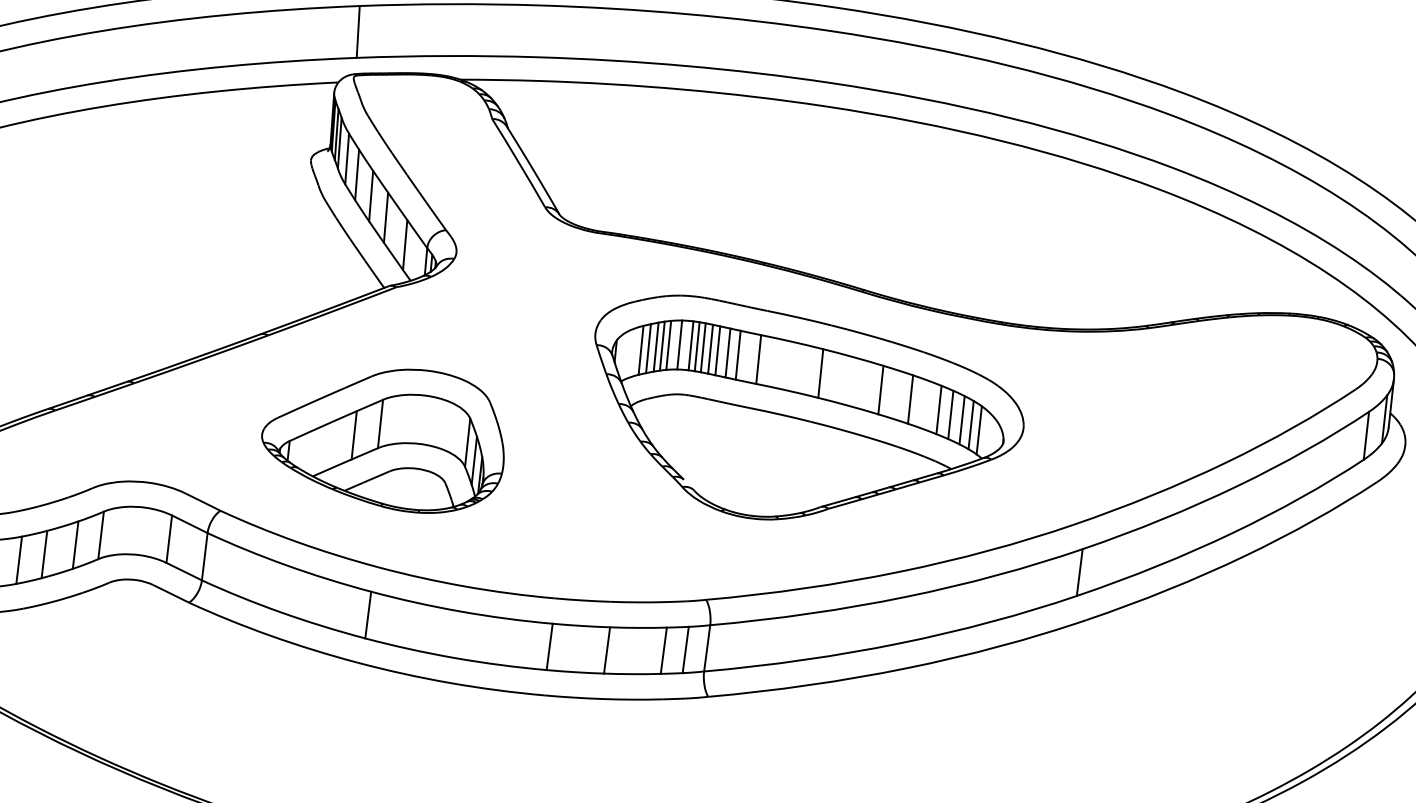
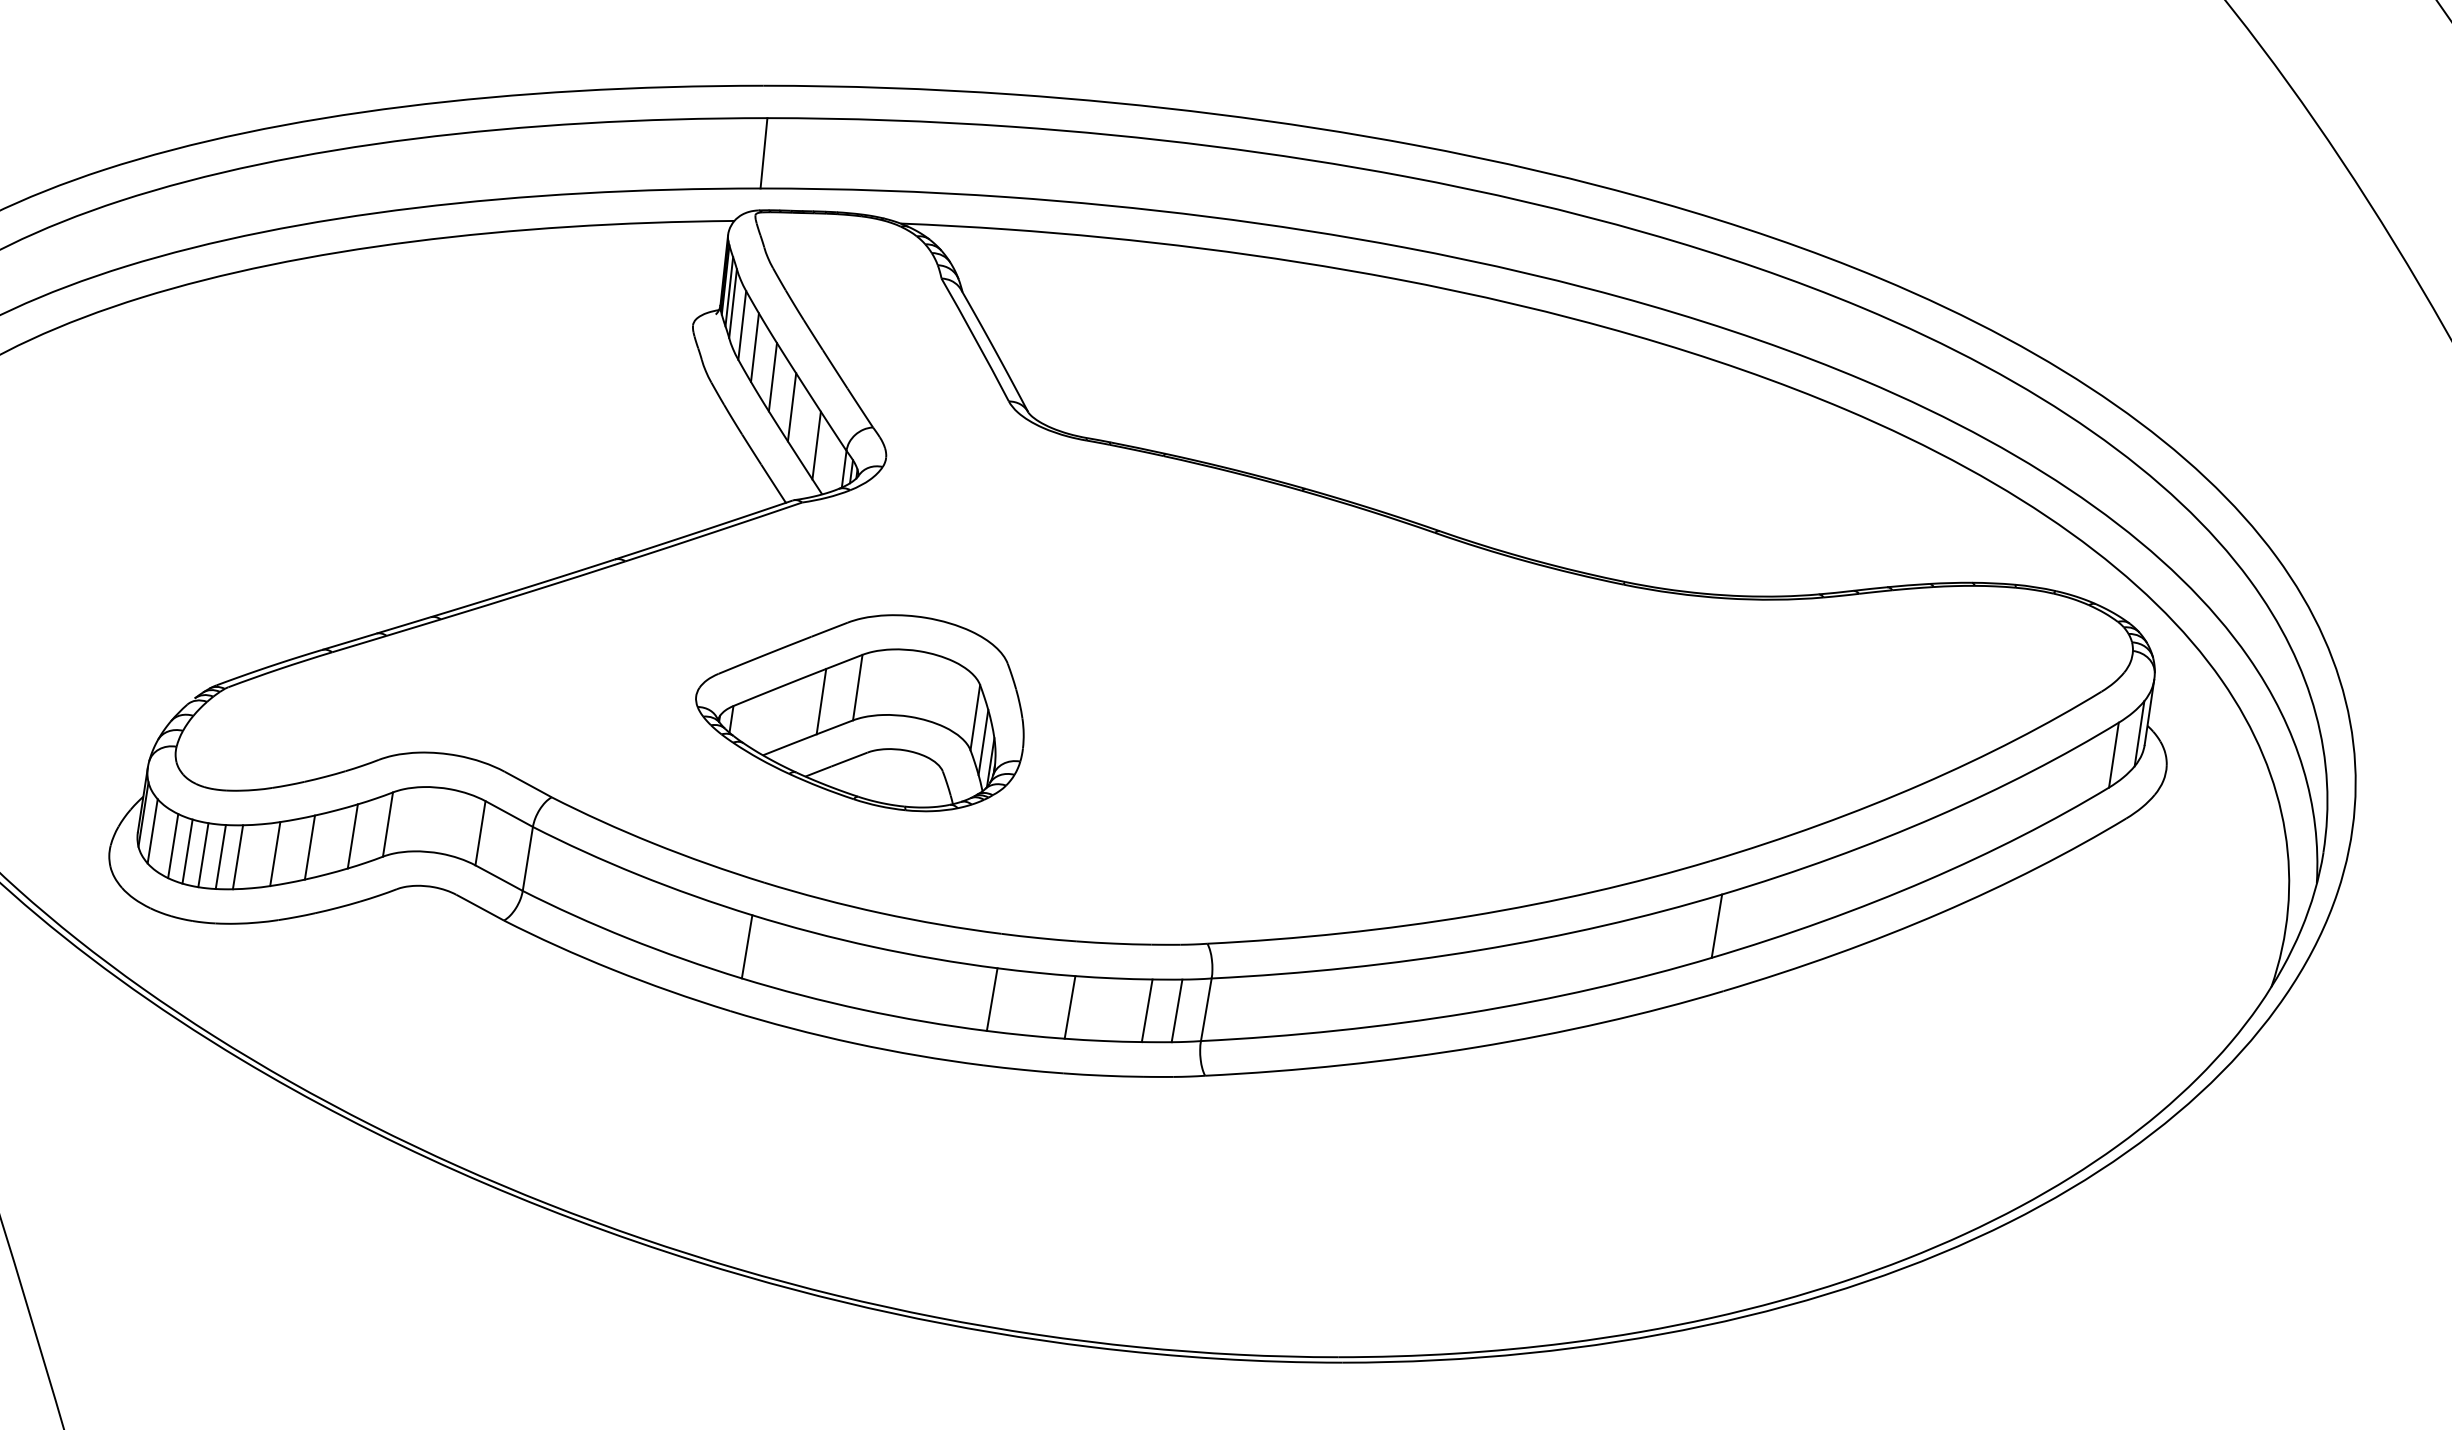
part: (810, 403) -> (1359, 682), removed
part: (382, 442) -> (859, 713), moved

